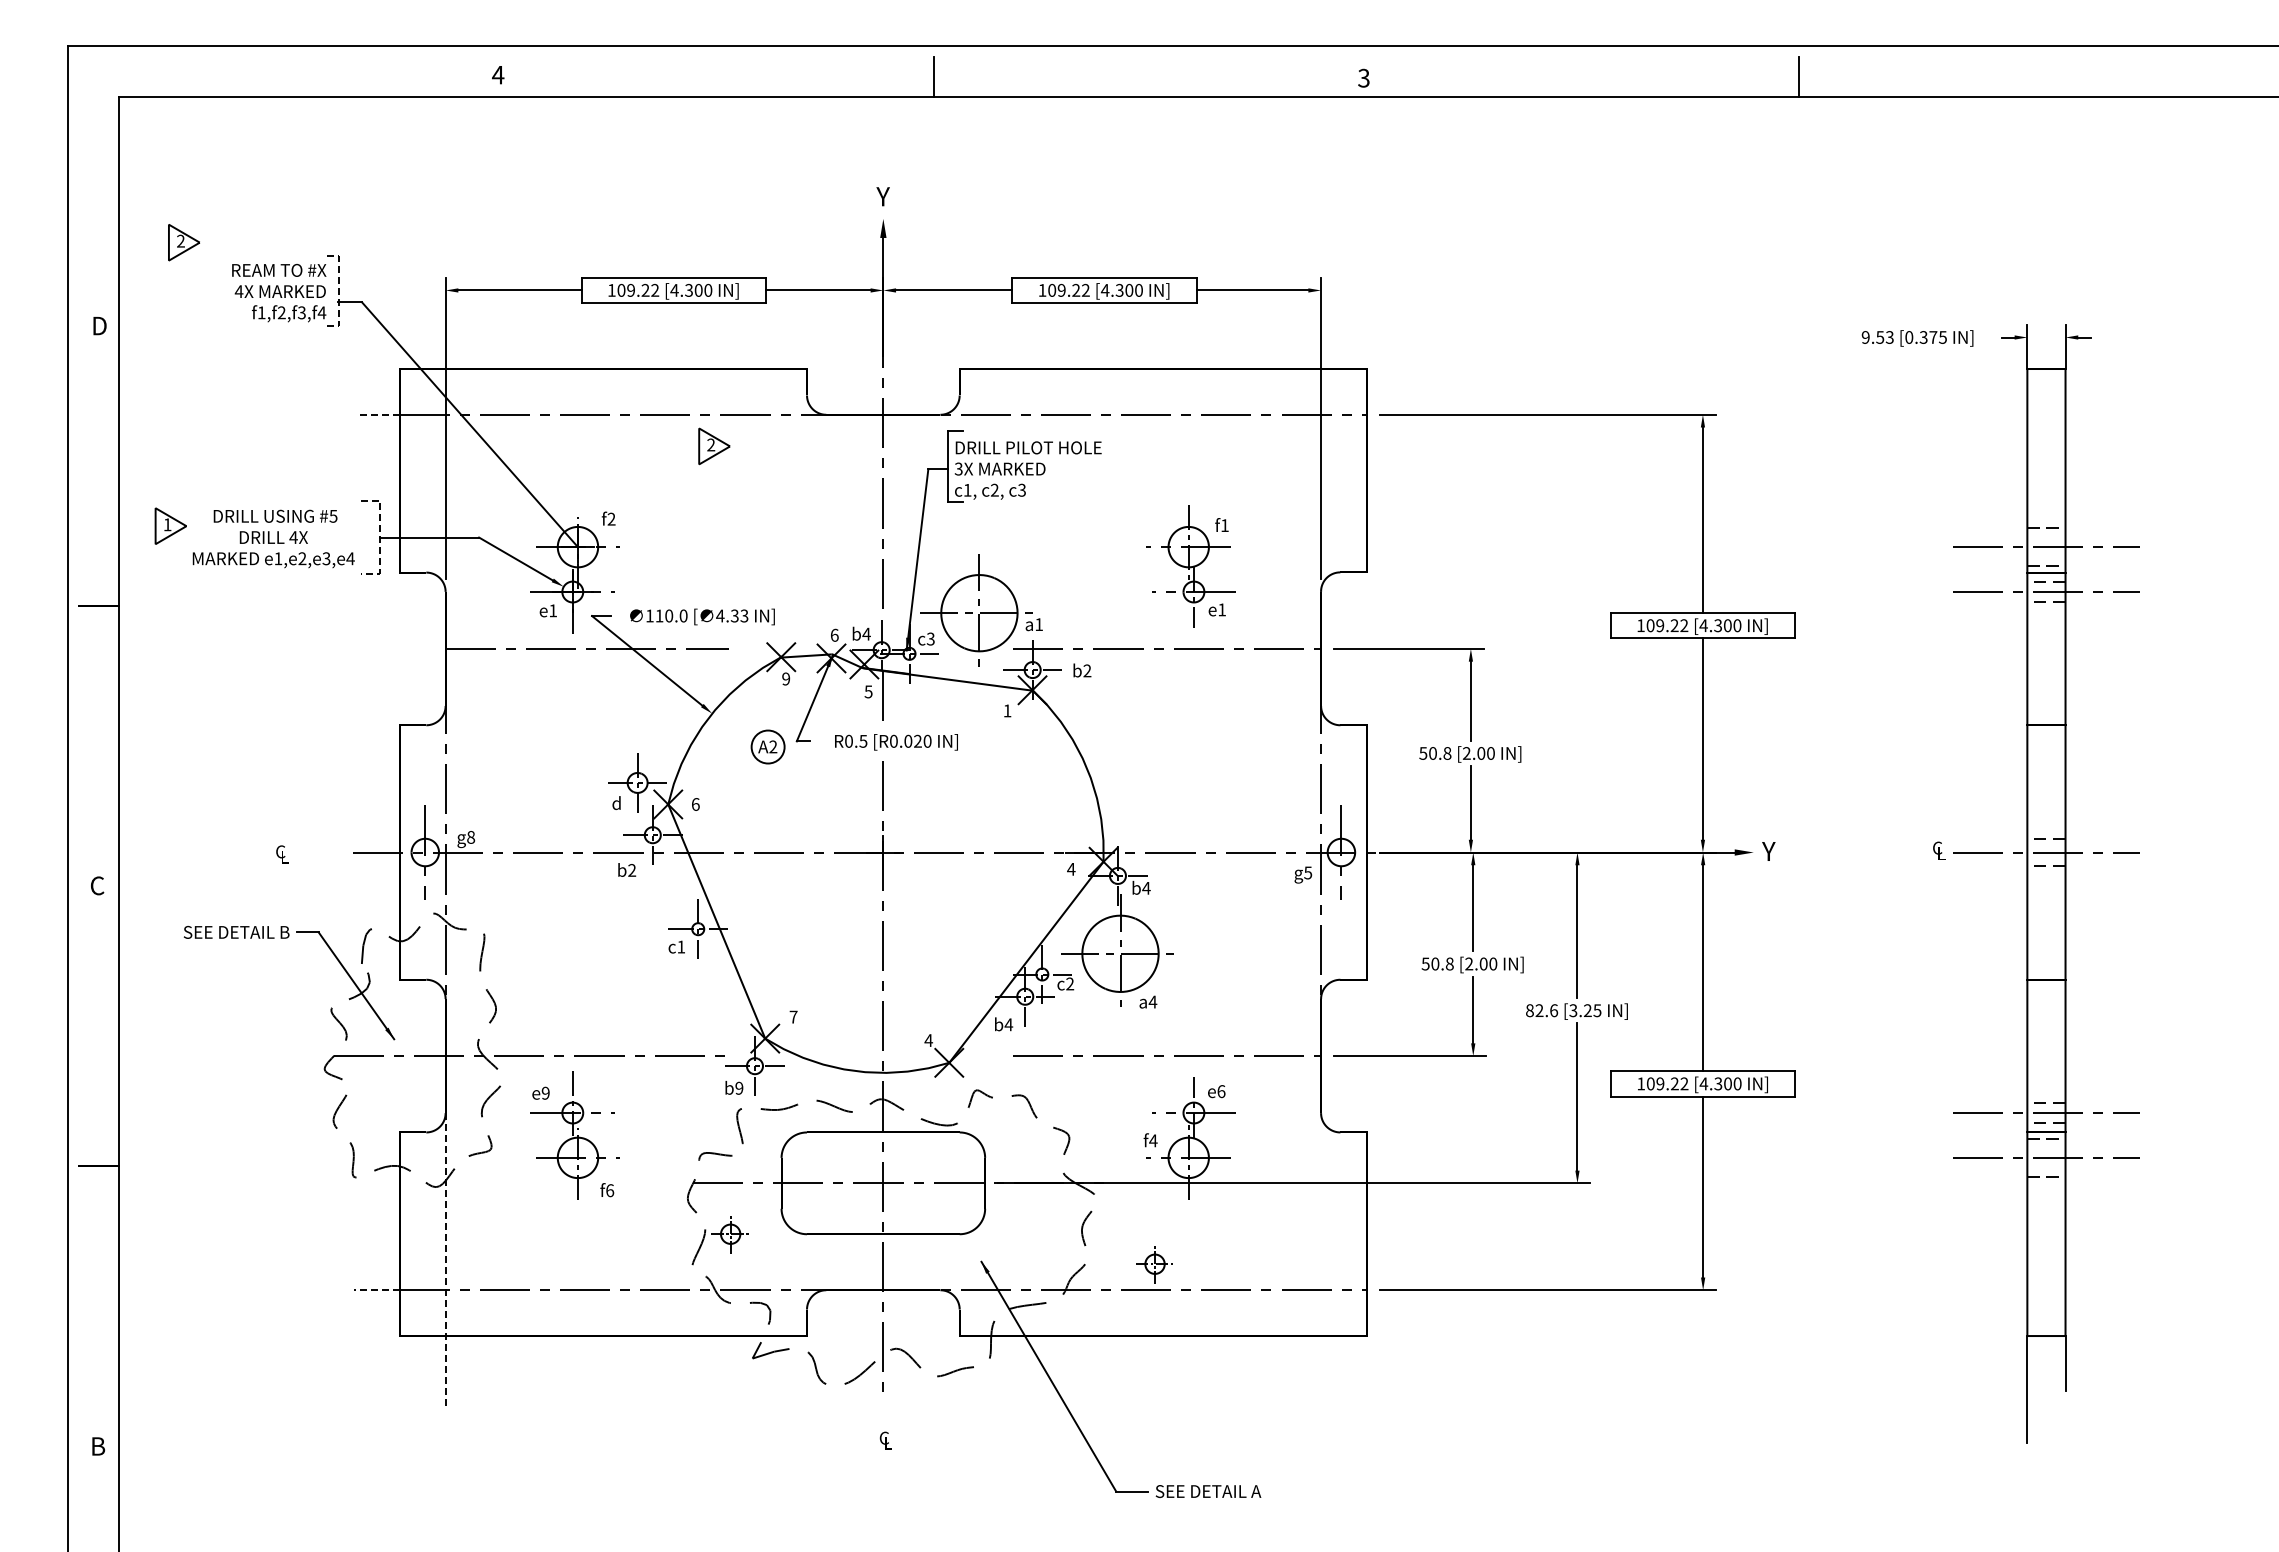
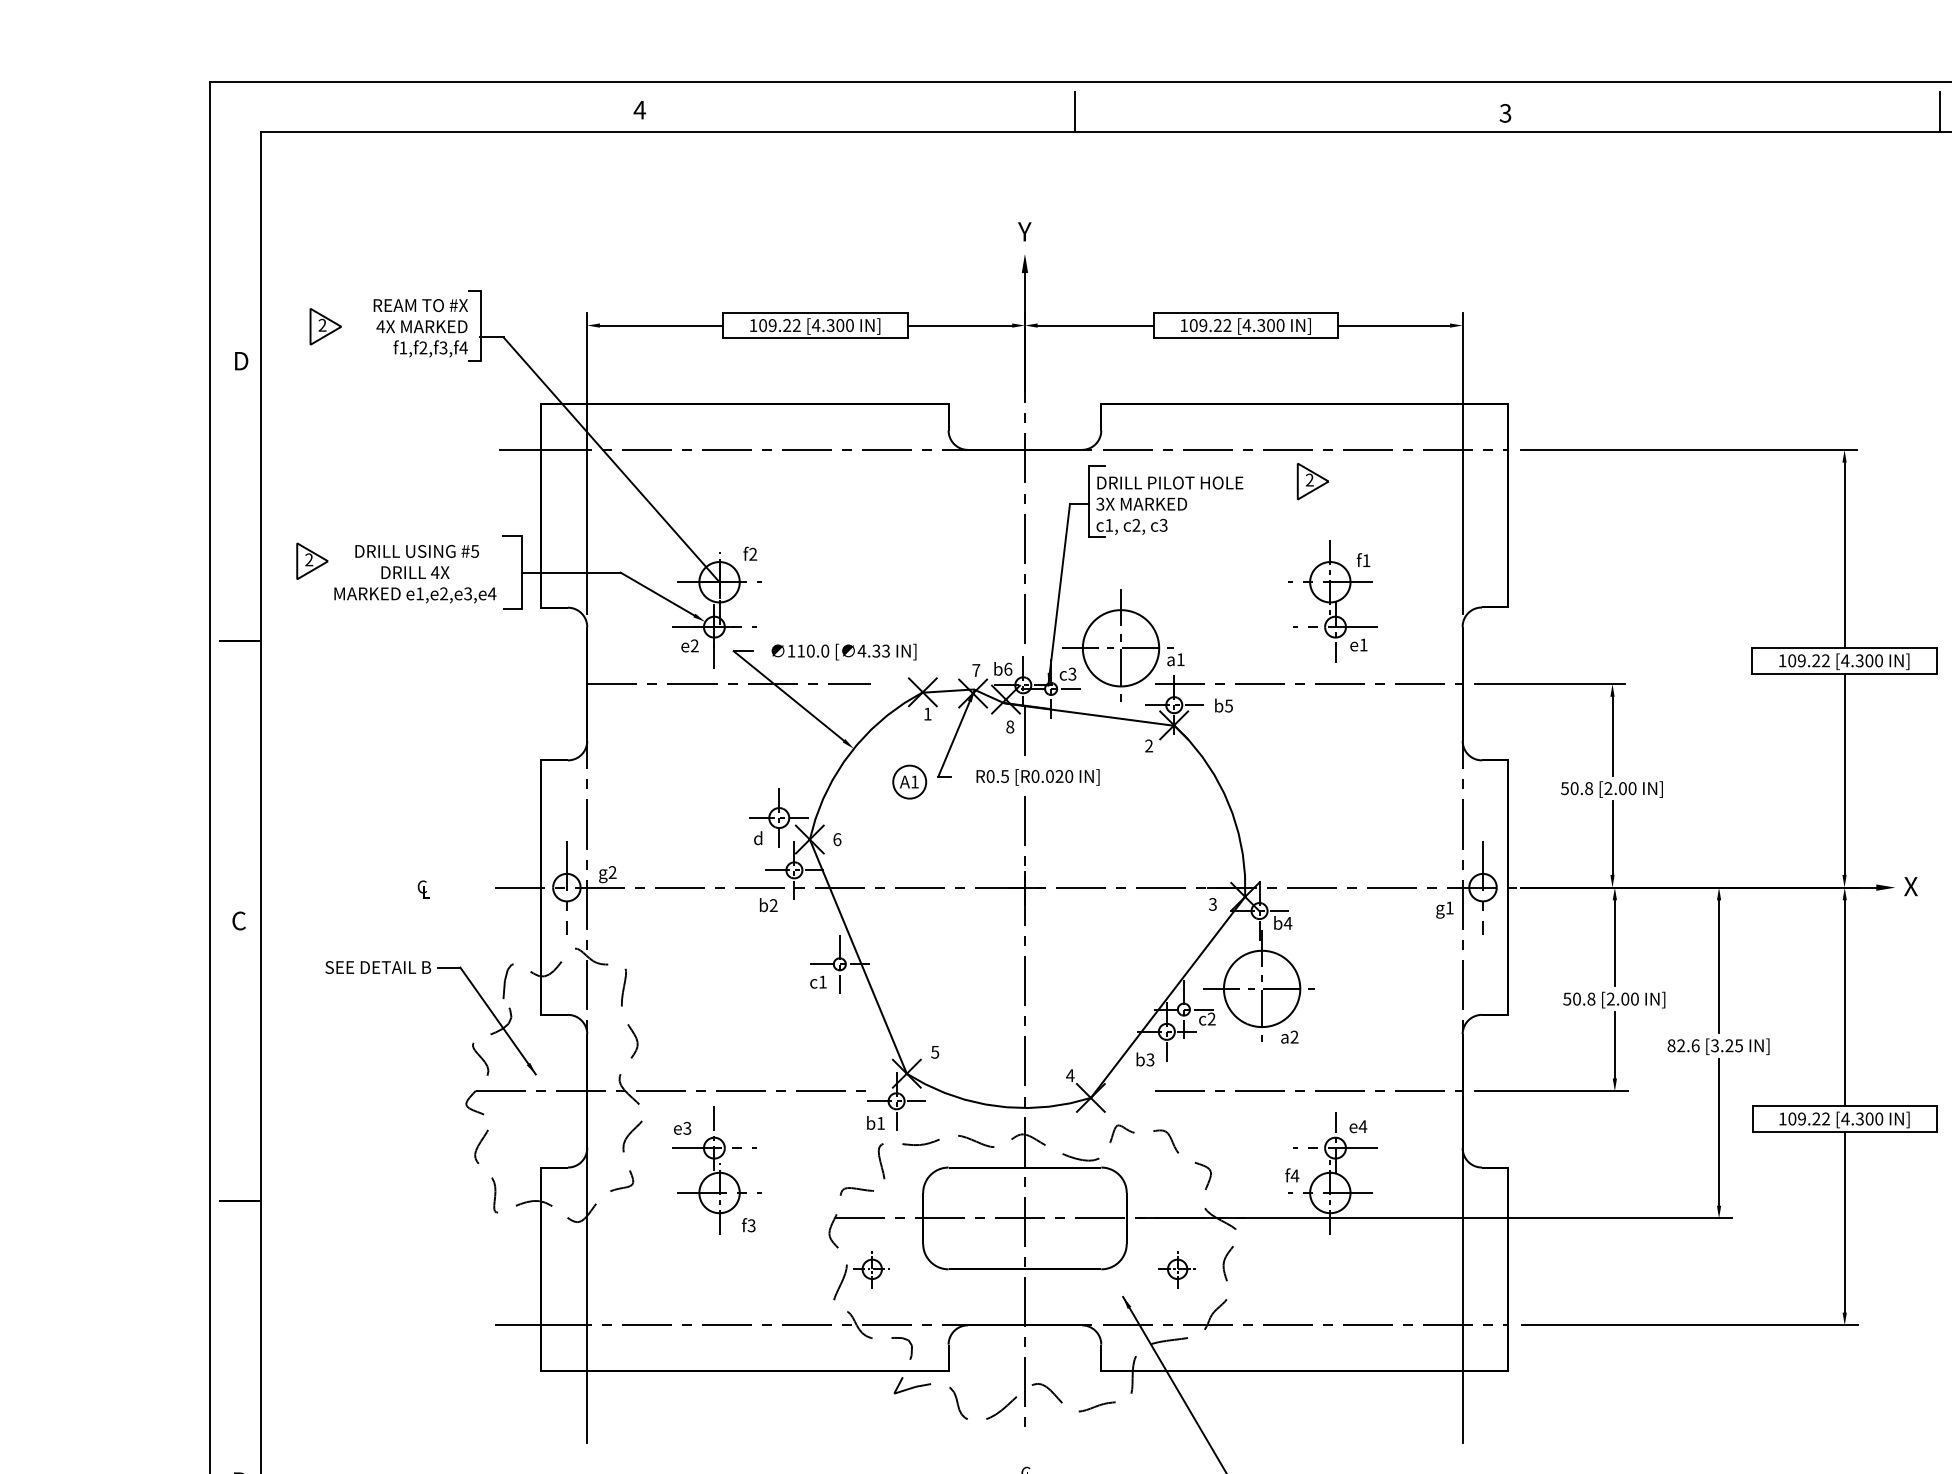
part: (183, 242) -> (325, 326), moved
line: (339, 291) -> (481, 326), dashed -> solid
line: (379, 414) -> (521, 449), dashed -> solid
part: (714, 446) -> (1313, 481), moved
text: (167, 524) -> (309, 559), 1 -> 2
line: (380, 536) -> (522, 571), dashed -> solid
text: (553, 610) -> (695, 645), e1 -> e2
text: (866, 633) -> (1008, 668), b4 -> b6
text: (834, 634) -> (976, 669), 6 -> 7
text: (1087, 670) -> (1229, 705), b2 -> b5
text: (786, 678) -> (928, 713), 9 -> 1
text: (868, 691) -> (1010, 726), 5 -> 8
text: (1007, 710) -> (1149, 745), 1 -> 2
text: (773, 746) -> (915, 781), A2 -> A1
text: (471, 837) -> (613, 872), g8 -> g2
text: (1769, 851) -> (1911, 886), Y -> X
text: (1071, 868) -> (1213, 903), 4 -> 3
text: (1308, 872) -> (1450, 907), g5 -> g1
text: (1152, 1001) -> (1294, 1036), a4 -> a2
text: (793, 1016) -> (935, 1051), 7 -> 5
text: (1008, 1024) -> (1150, 1059), b4 -> b3
text: (739, 1087) -> (881, 1122), b9 -> b1
text: (1221, 1091) -> (1363, 1126), e6 -> e4
text: (545, 1093) -> (687, 1128), e9 -> e3
text: (610, 1190) -> (752, 1225), f6 -> f3
line: (445, 1260) -> (587, 1295), dashed -> solid
line: (1321, 1260) -> (1463, 1295), added
part: (1154, 1264) -> (1177, 1269), moved
line: (376, 1290) -> (518, 1325), dashed -> solid

